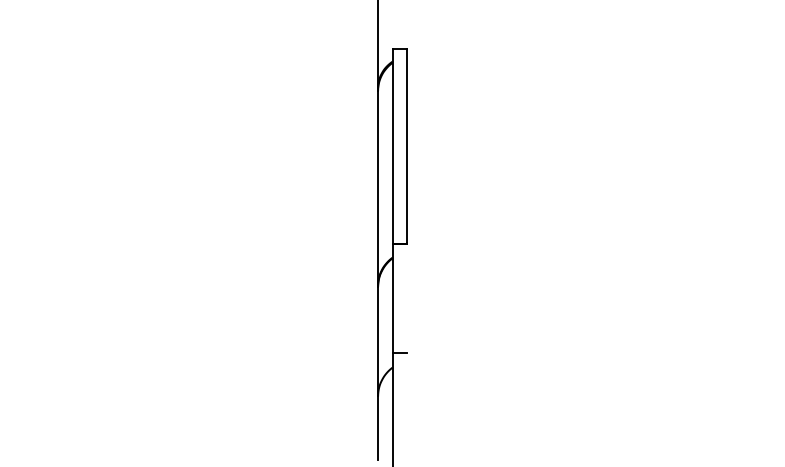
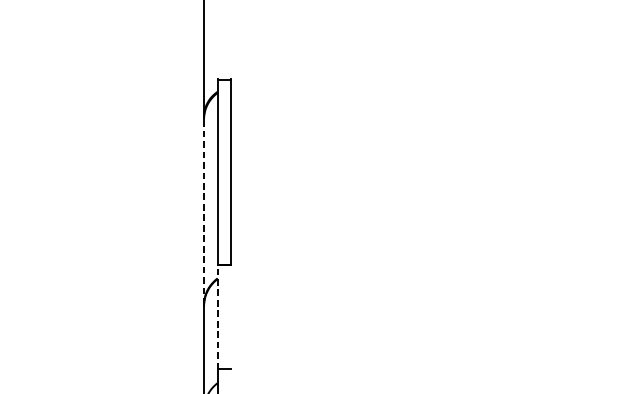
line: (378, 187) -> (204, 211), solid -> dashed
line: (392, 298) -> (217, 317), solid -> dashed

